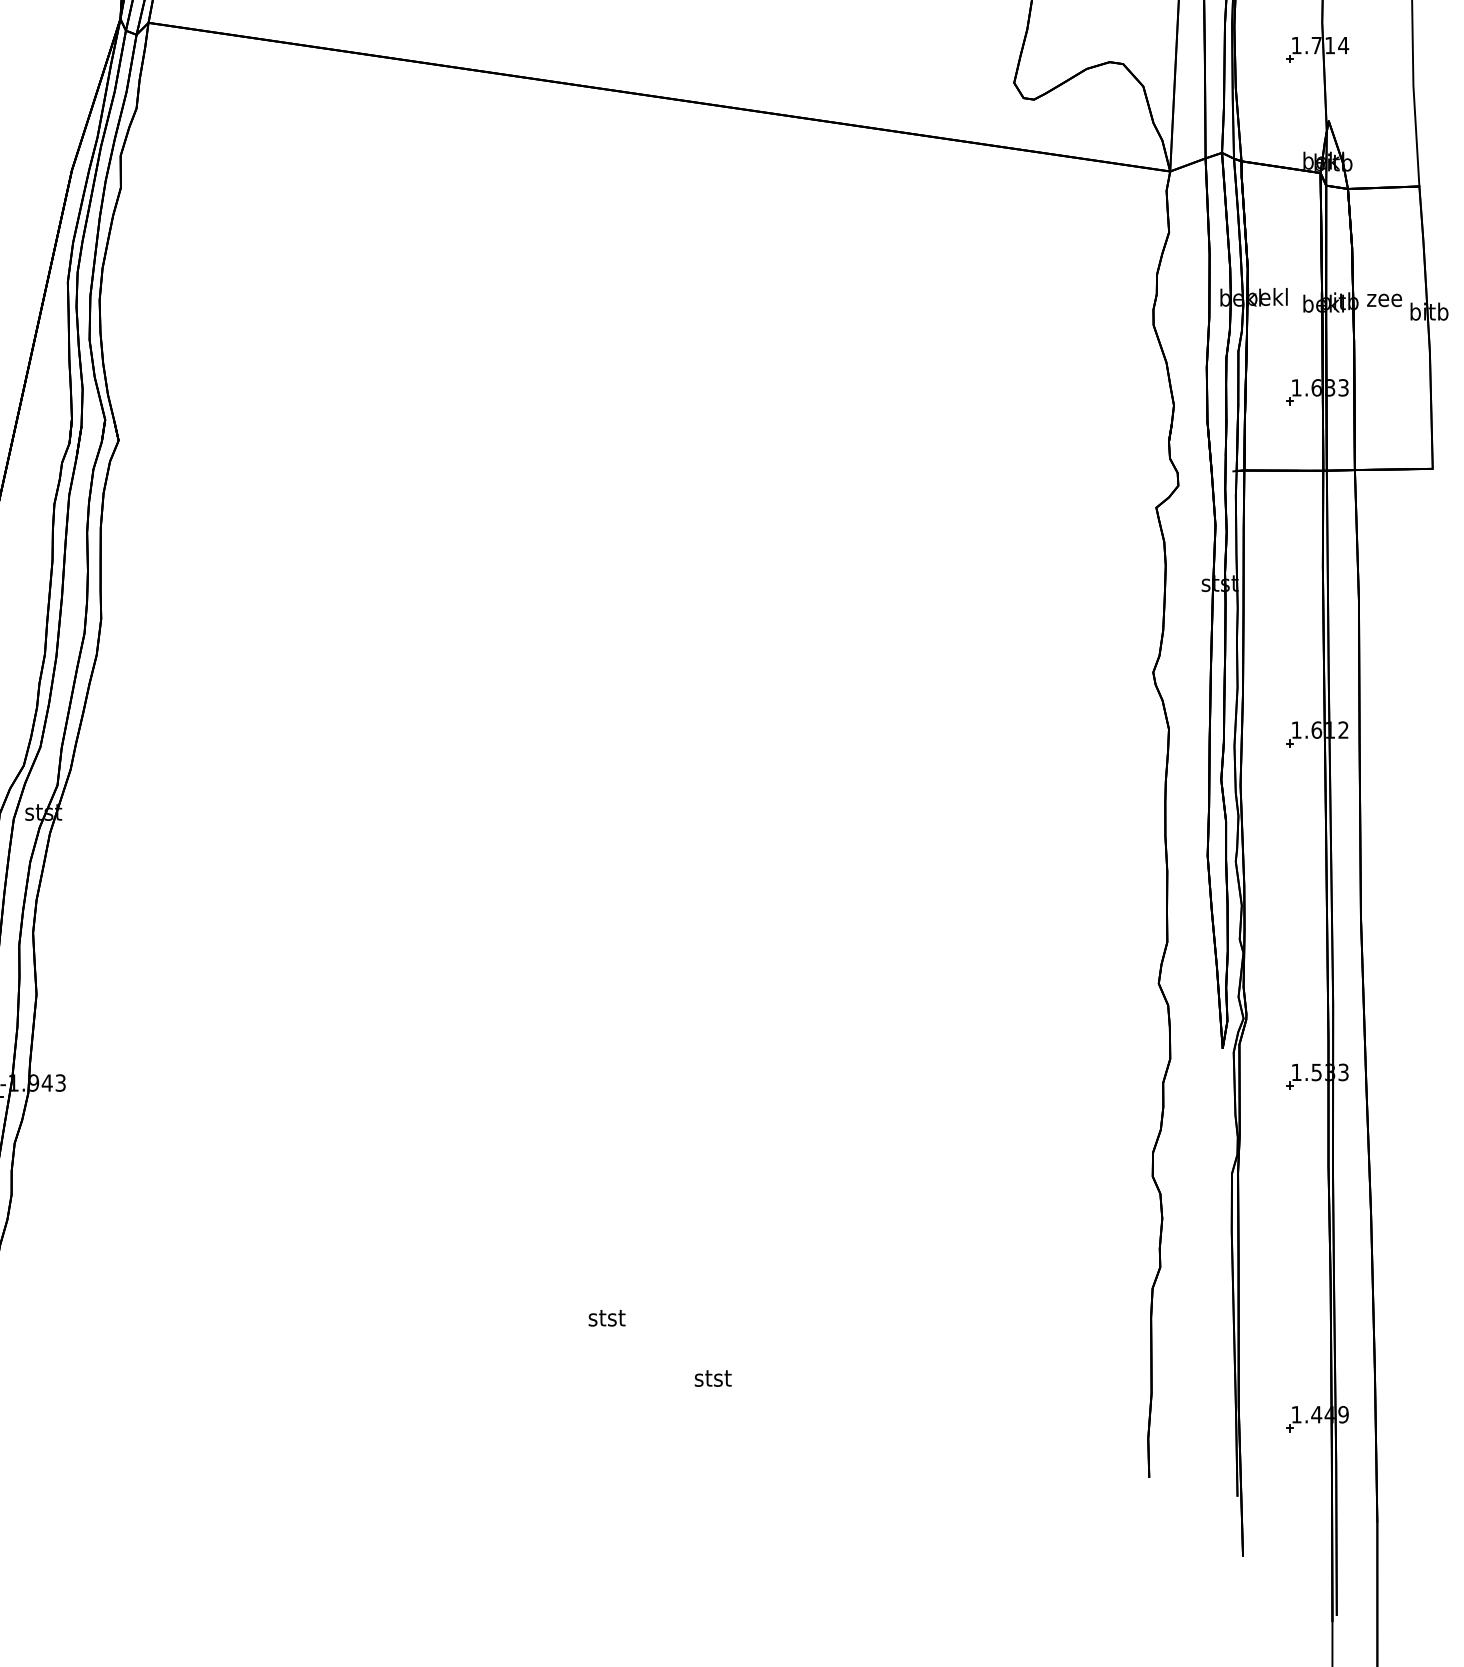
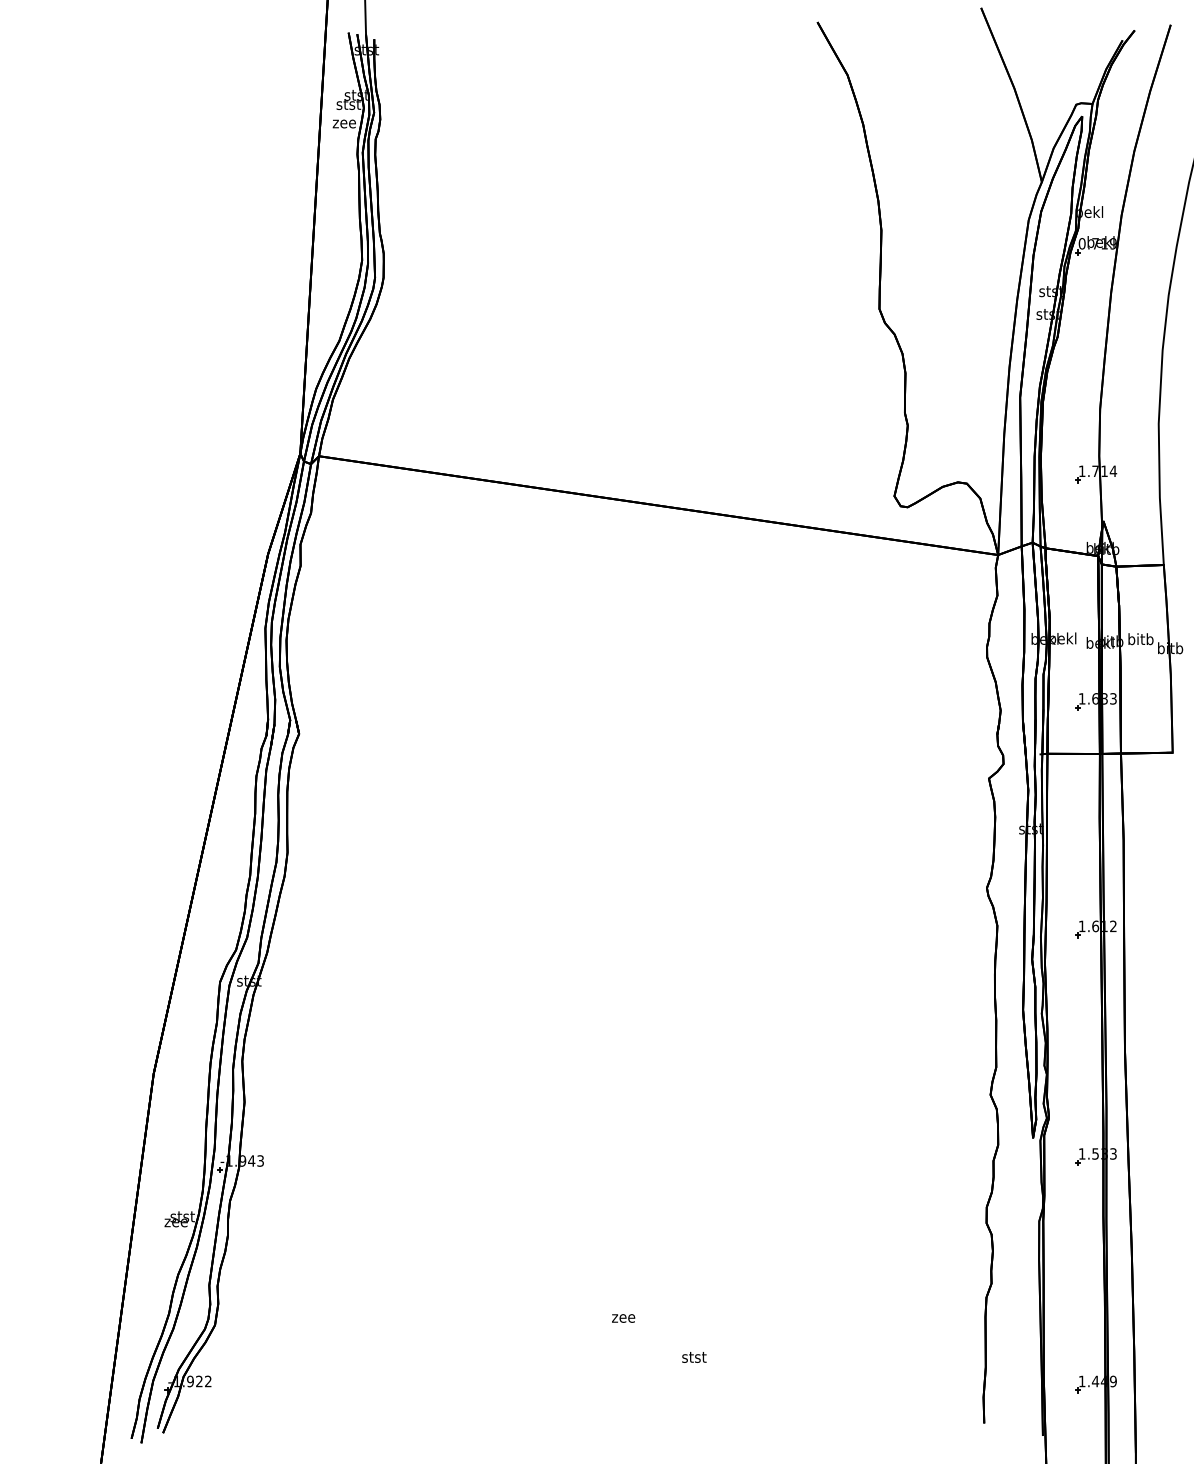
text: (1384, 298) -> (1140, 639), zee -> bitb
text: (606, 1316) -> (623, 1316), stst -> zee

